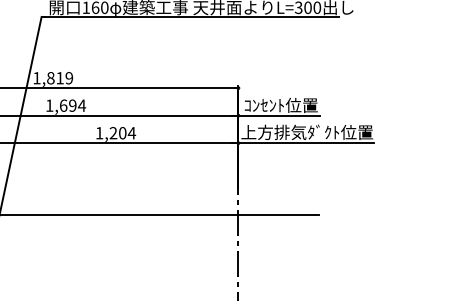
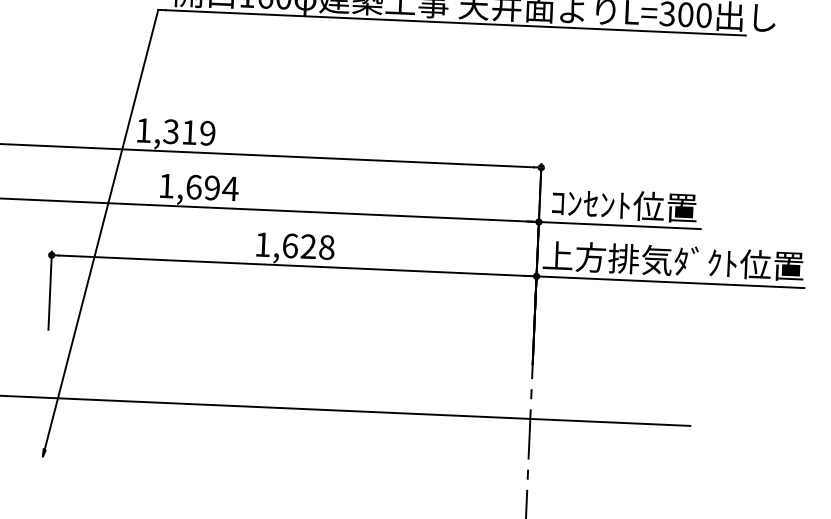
text: (50, 78) -> (170, 132), 1,819 -> 1,319
text: (122, 133) -> (308, 247), 1,204 -> 1,628

